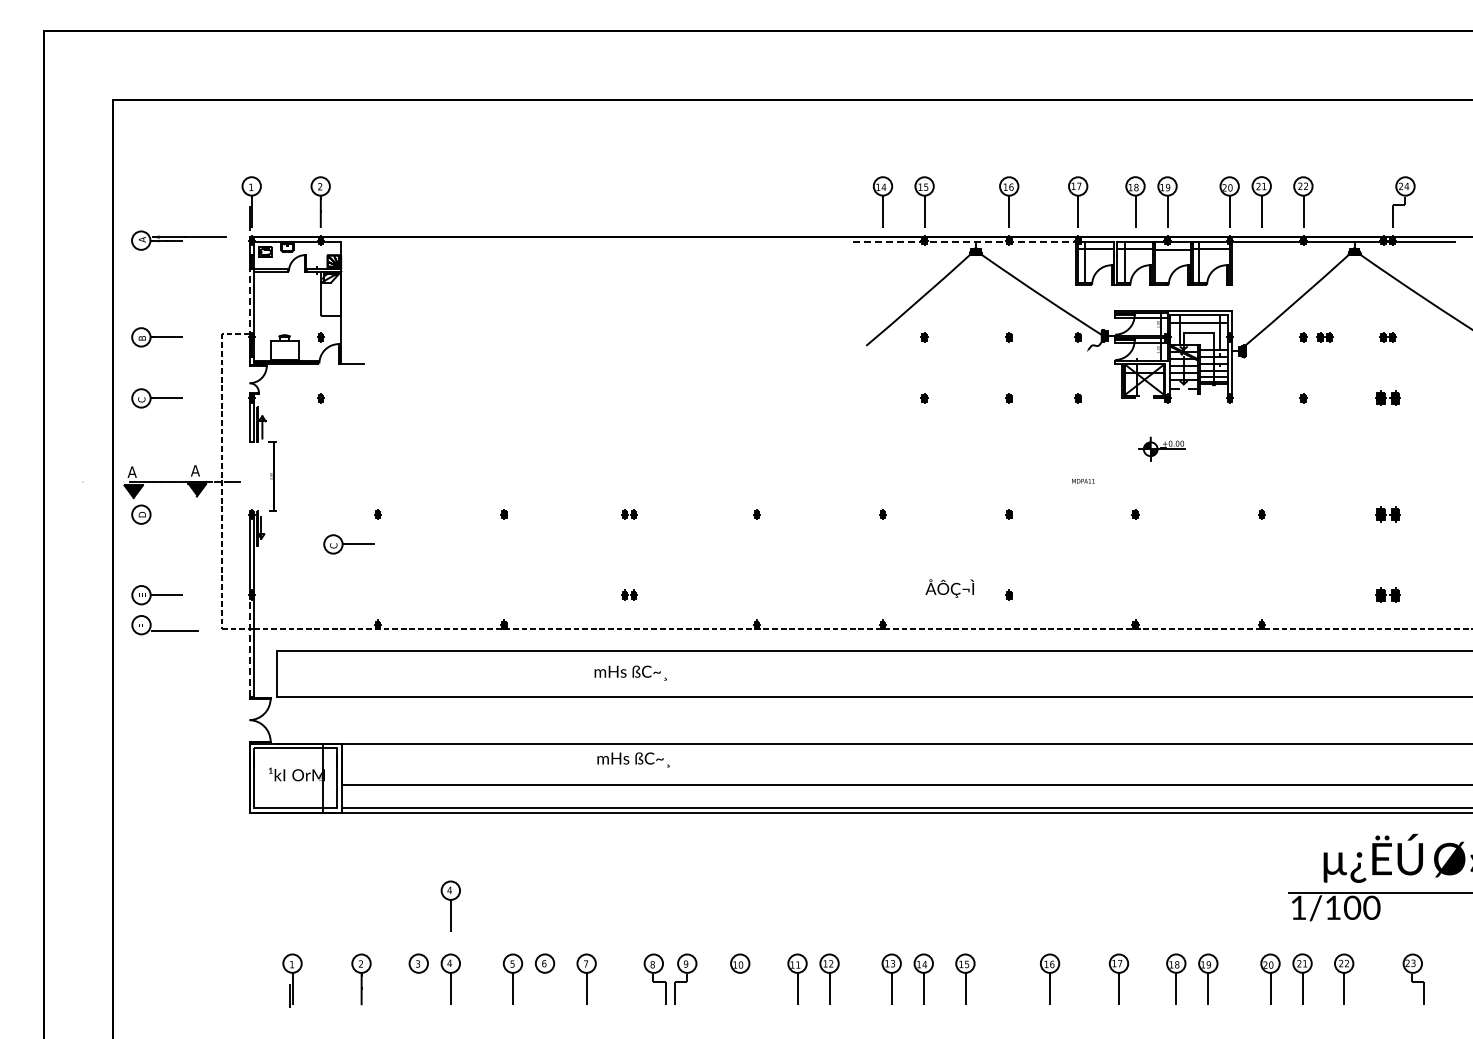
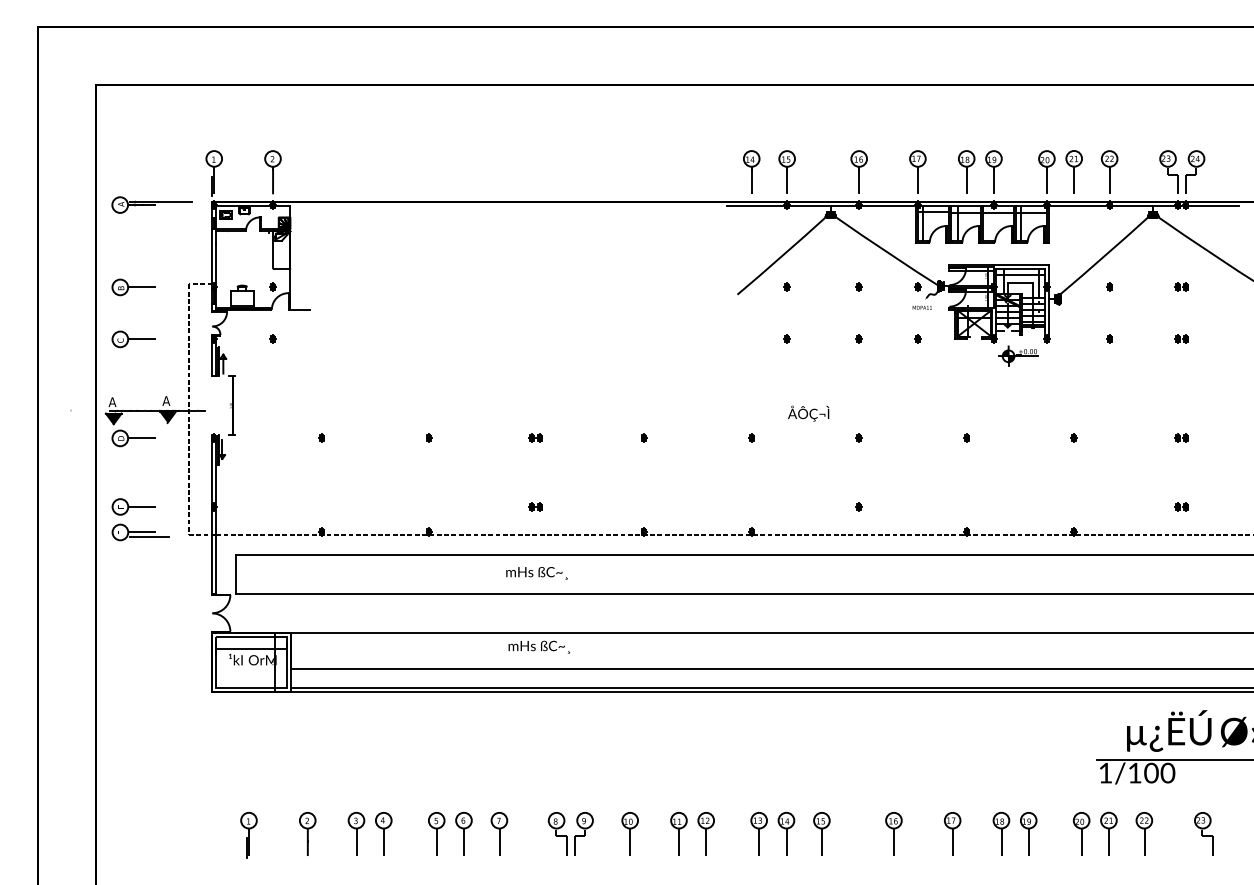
part: (1372, 201) -> (1168, 171), added
line: (965, 241) -> (821, 205), dashed -> solid
line: (249, 303) -> (212, 258), dashed -> solid
part: (1324, 337) -> (1127, 287), removed
part: (1387, 398) -> (1181, 339), size x0.62
part: (1161, 448) -> (1017, 355), moved
text: (1083, 481) -> (922, 307), moved
line: (166, 514) -> (141, 438), added
part: (1387, 514) -> (1181, 438), size x0.62
part: (348, 544) -> (296, 463), removed
text: (949, 588) -> (808, 413), moved
part: (1387, 594) -> (1181, 506), size x0.62
line: (166, 625) -> (141, 532), added
line: (249, 647) -> (212, 551), dashed -> solid
line: (295, 762) -> (251, 649), added
part: (450, 905) -> (383, 771), removed
line: (418, 988) -> (356, 841), added
line: (545, 988) -> (464, 841), added
line: (740, 988) -> (630, 841), added

